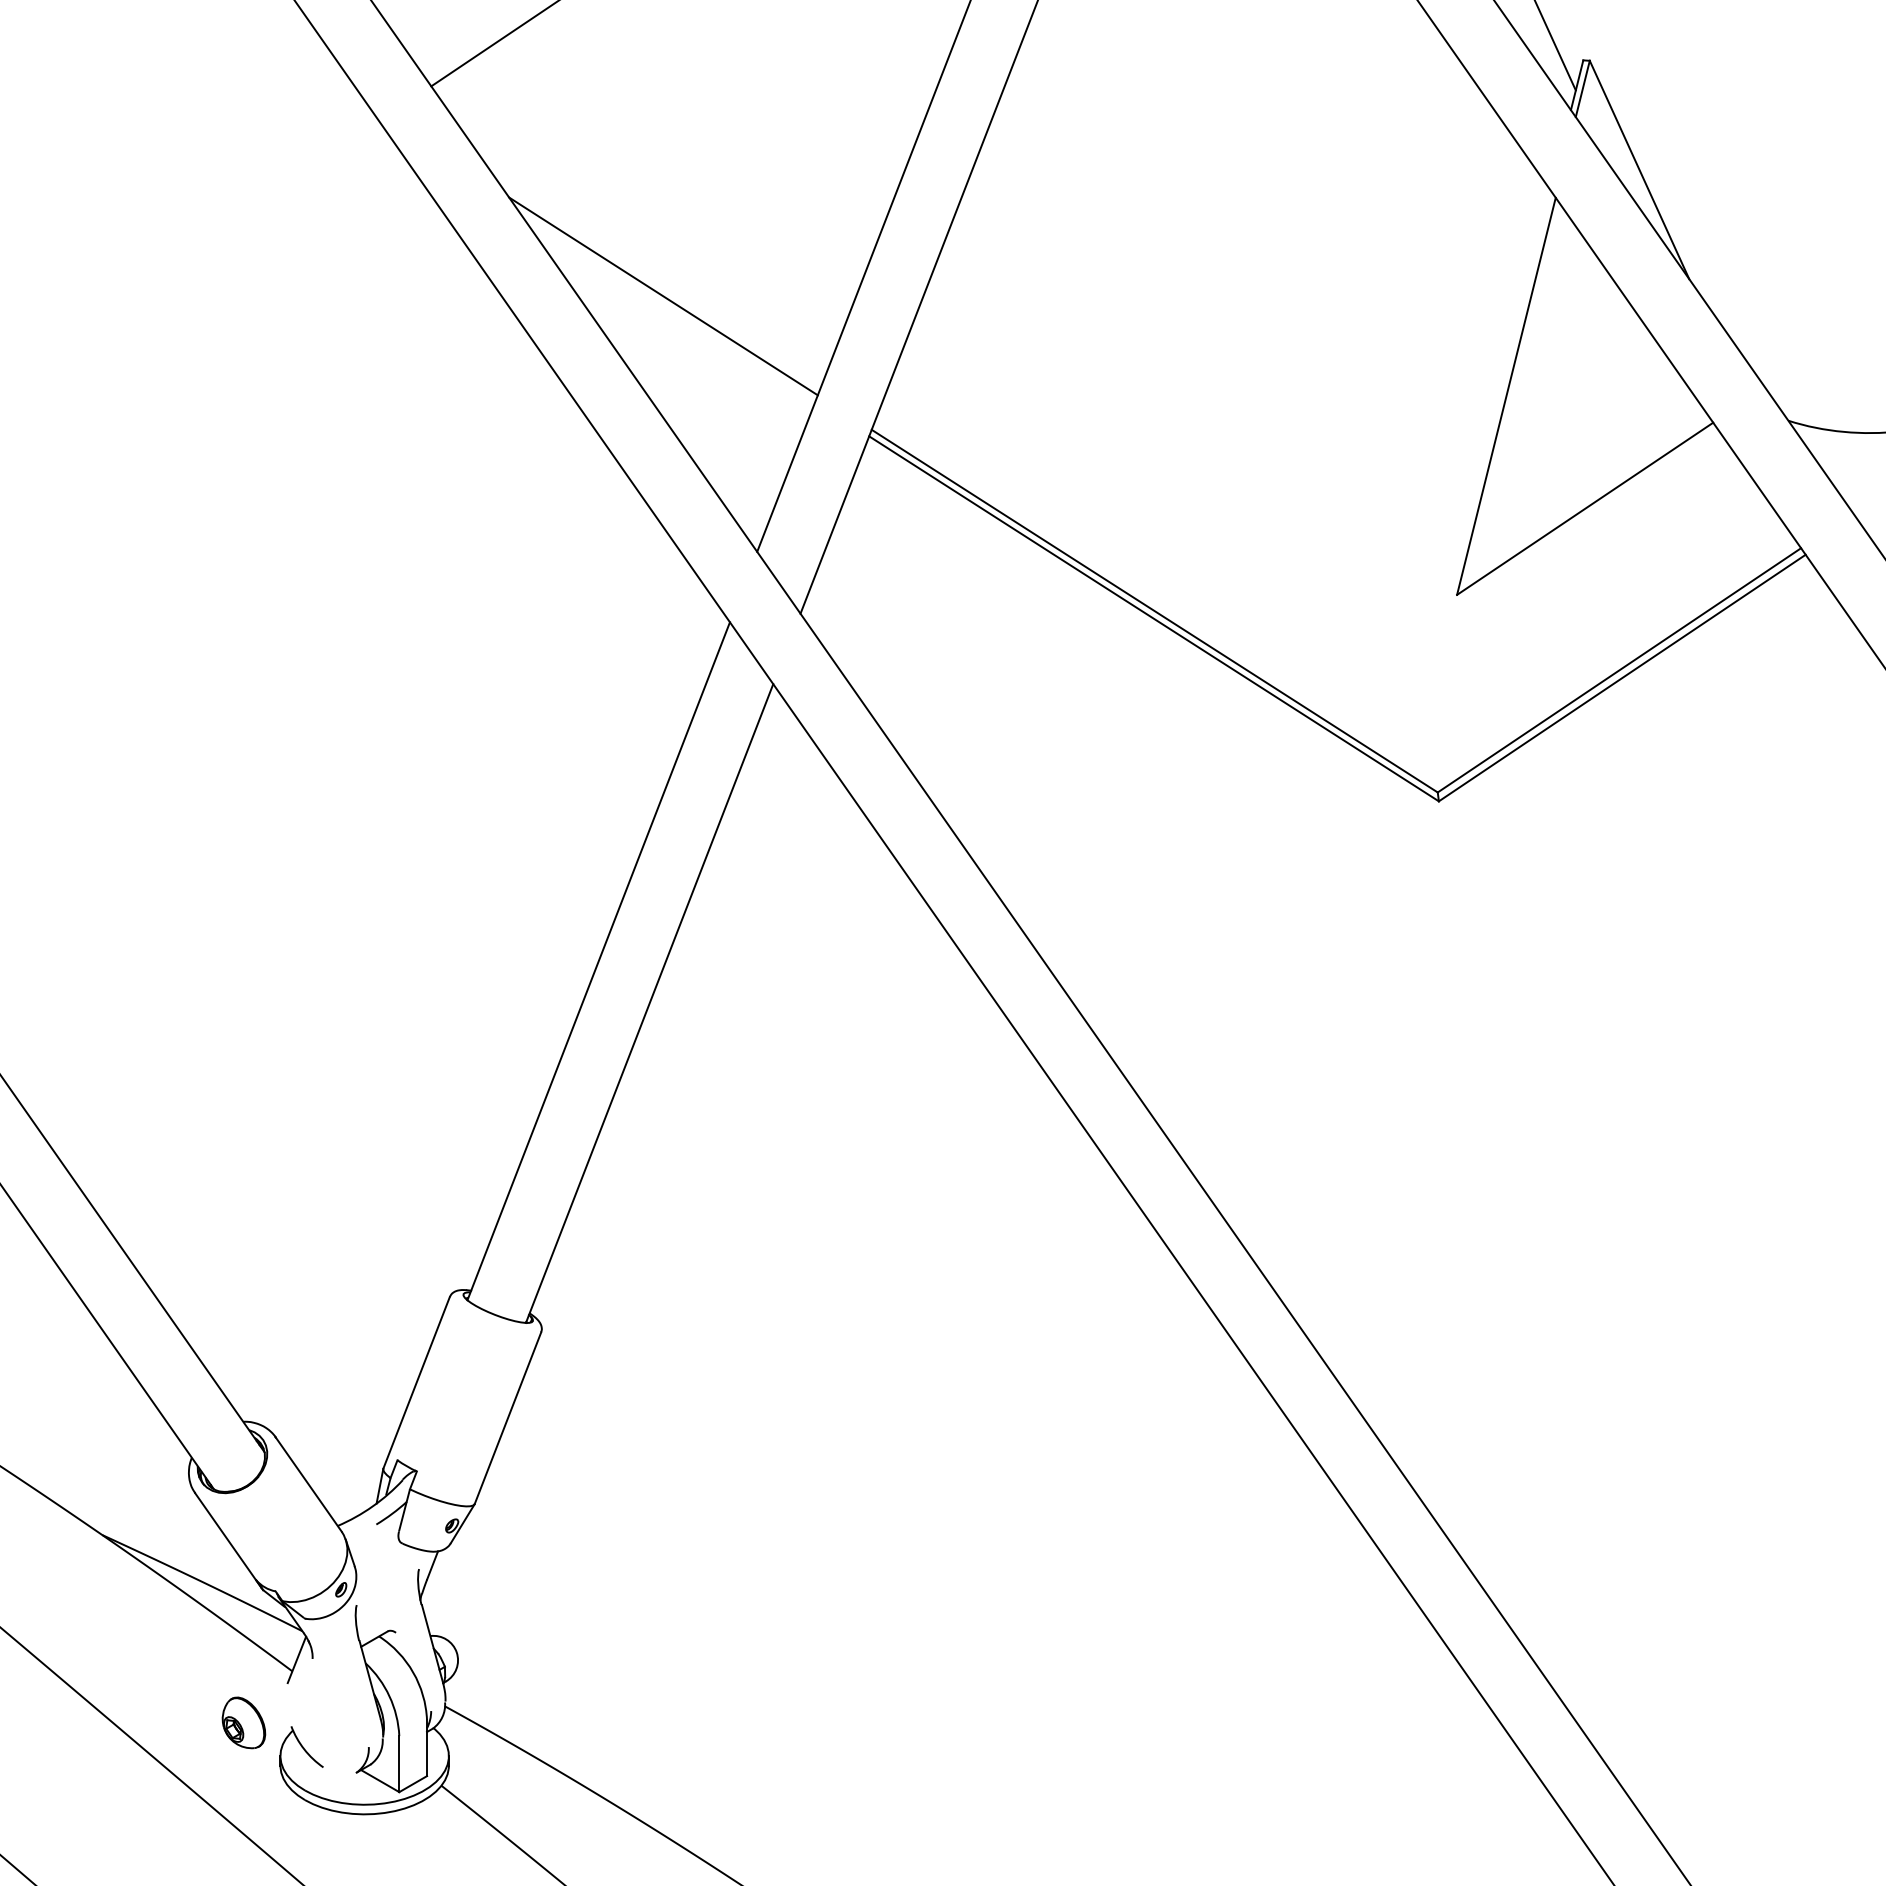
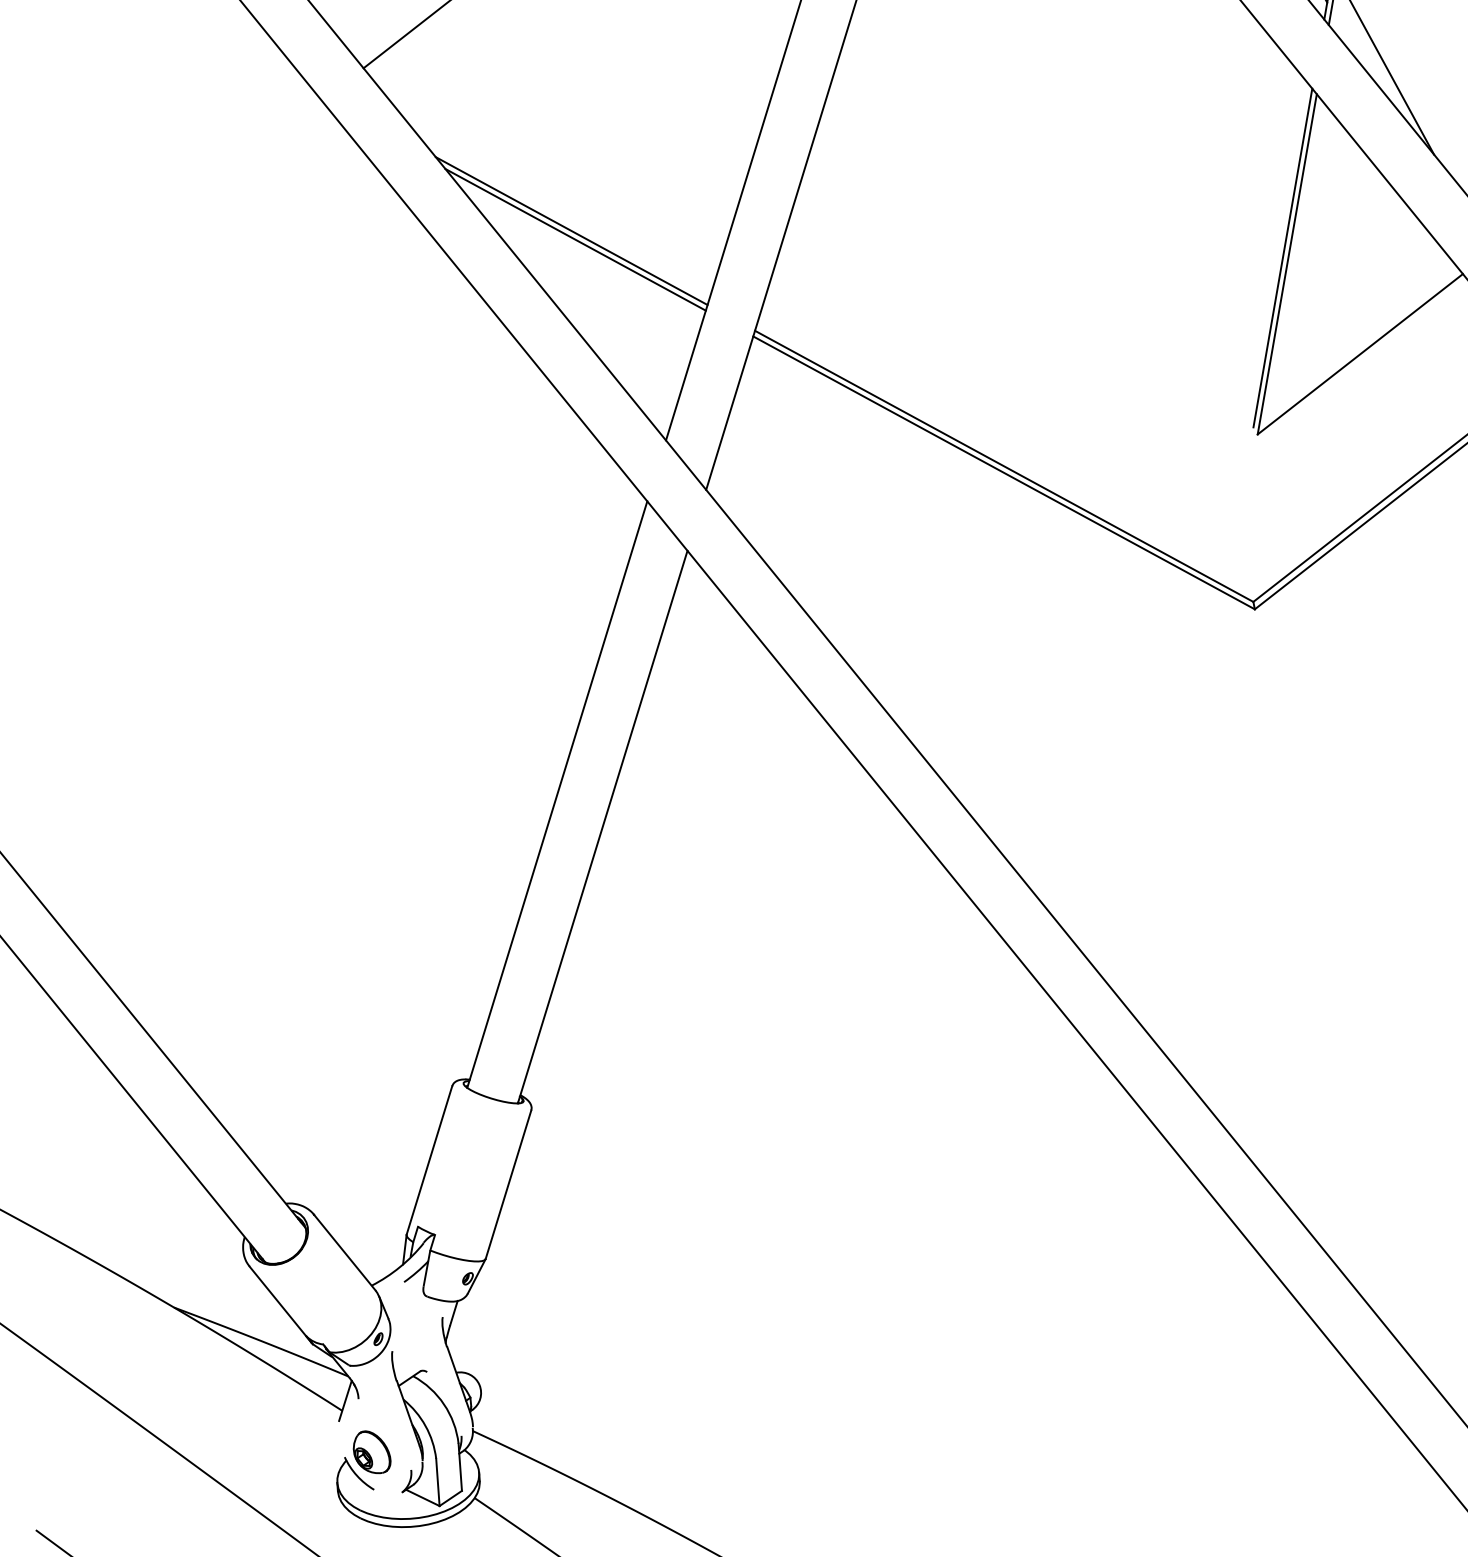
line: (667, 306) -> (575, 239), added
line: (1501, 388) -> (1282, 258), added
part: (243, 1722) -> (371, 1451), moved

